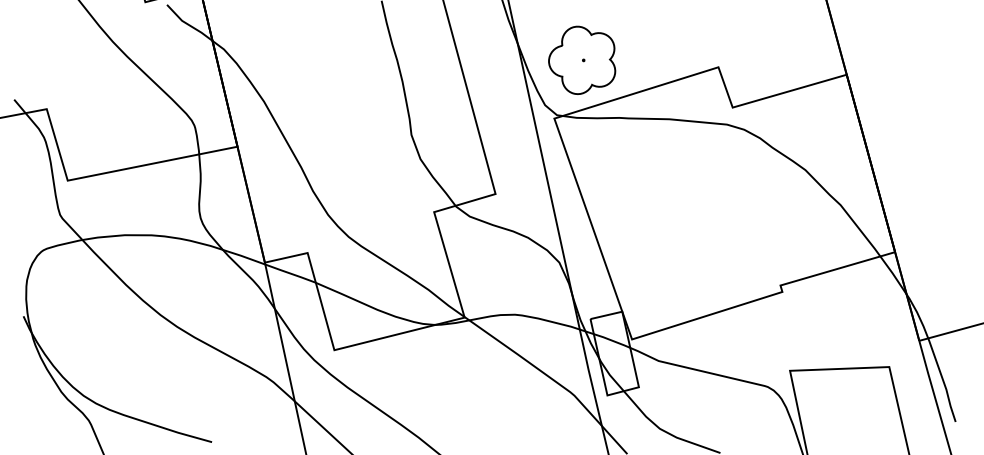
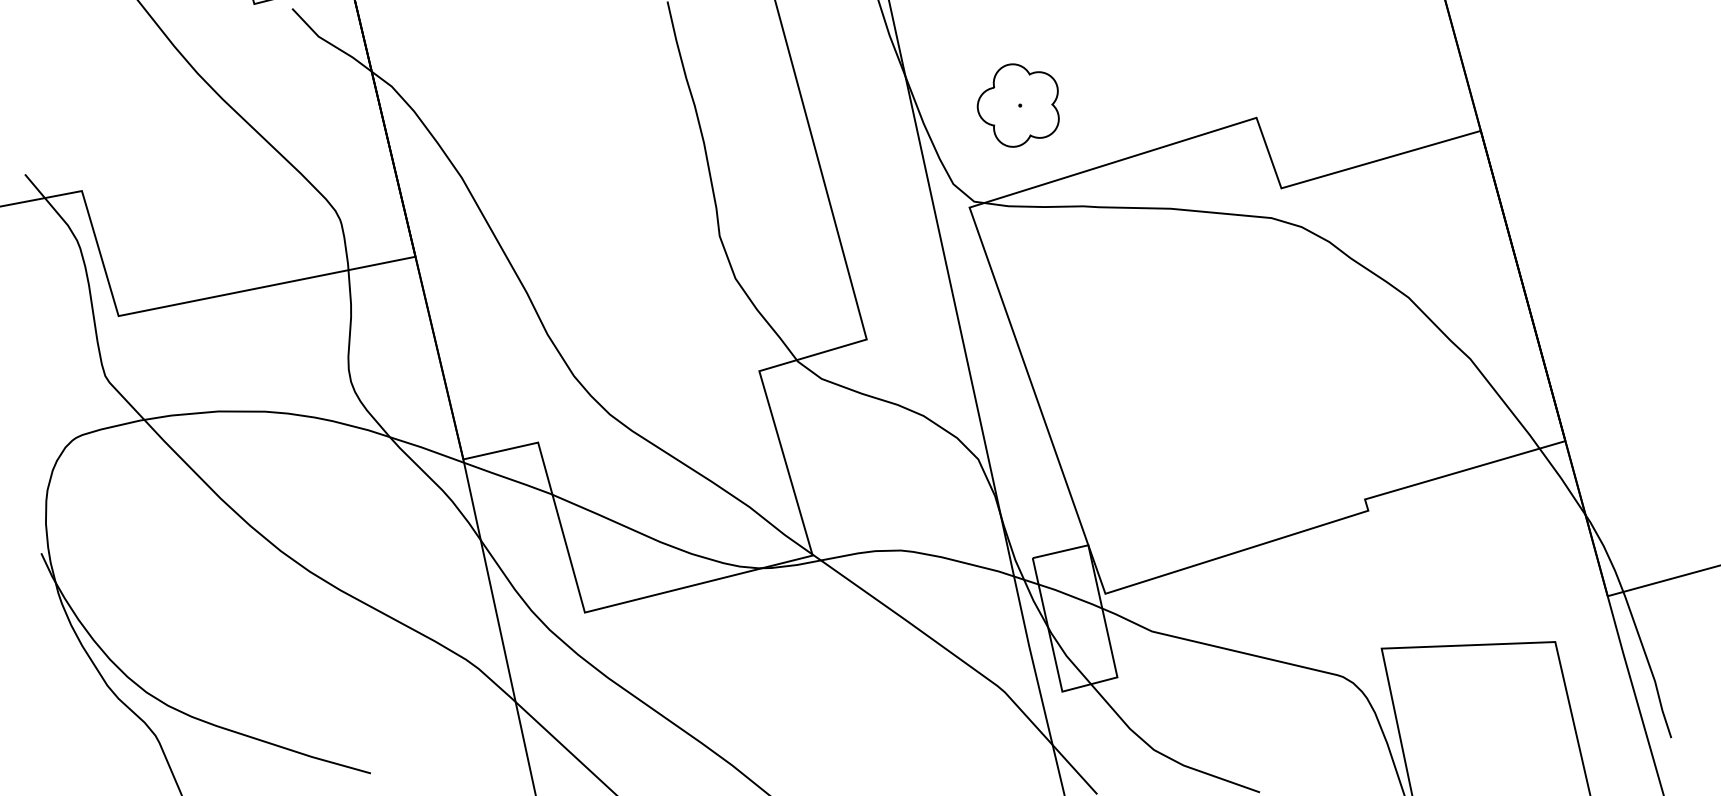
part: (582, 59) -> (1018, 104), size x0.7

